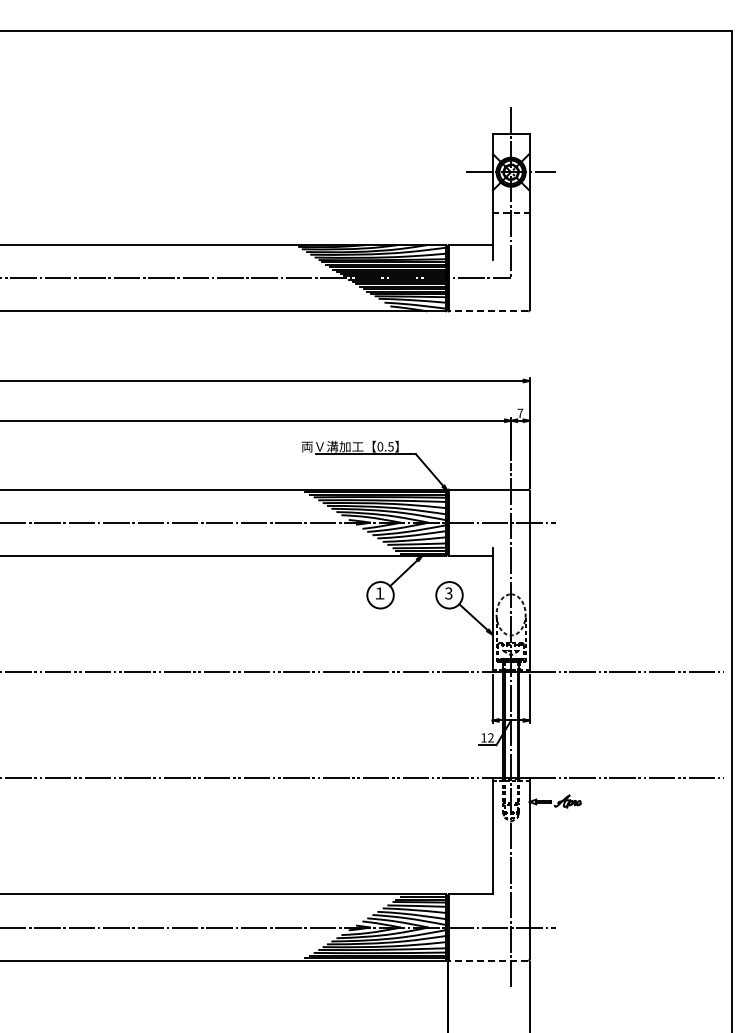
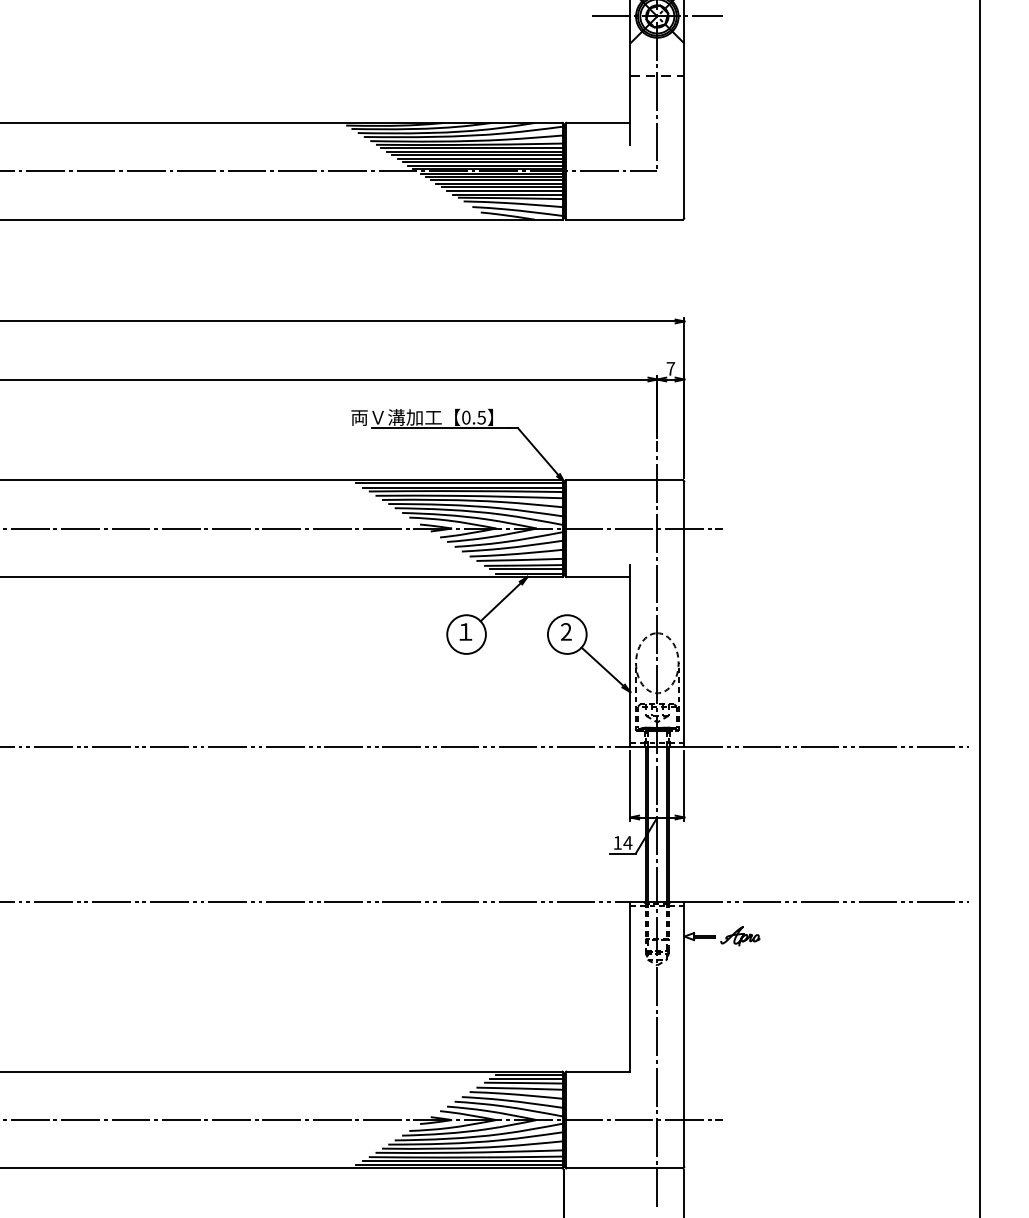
line: (488, 311) -> (624, 219), dashed -> solid
text: (448, 593) -> (565, 631), 3 -> 2
text: (490, 737) -> (627, 842), 12 -> 14
line: (488, 960) -> (624, 1168), dashed -> solid

